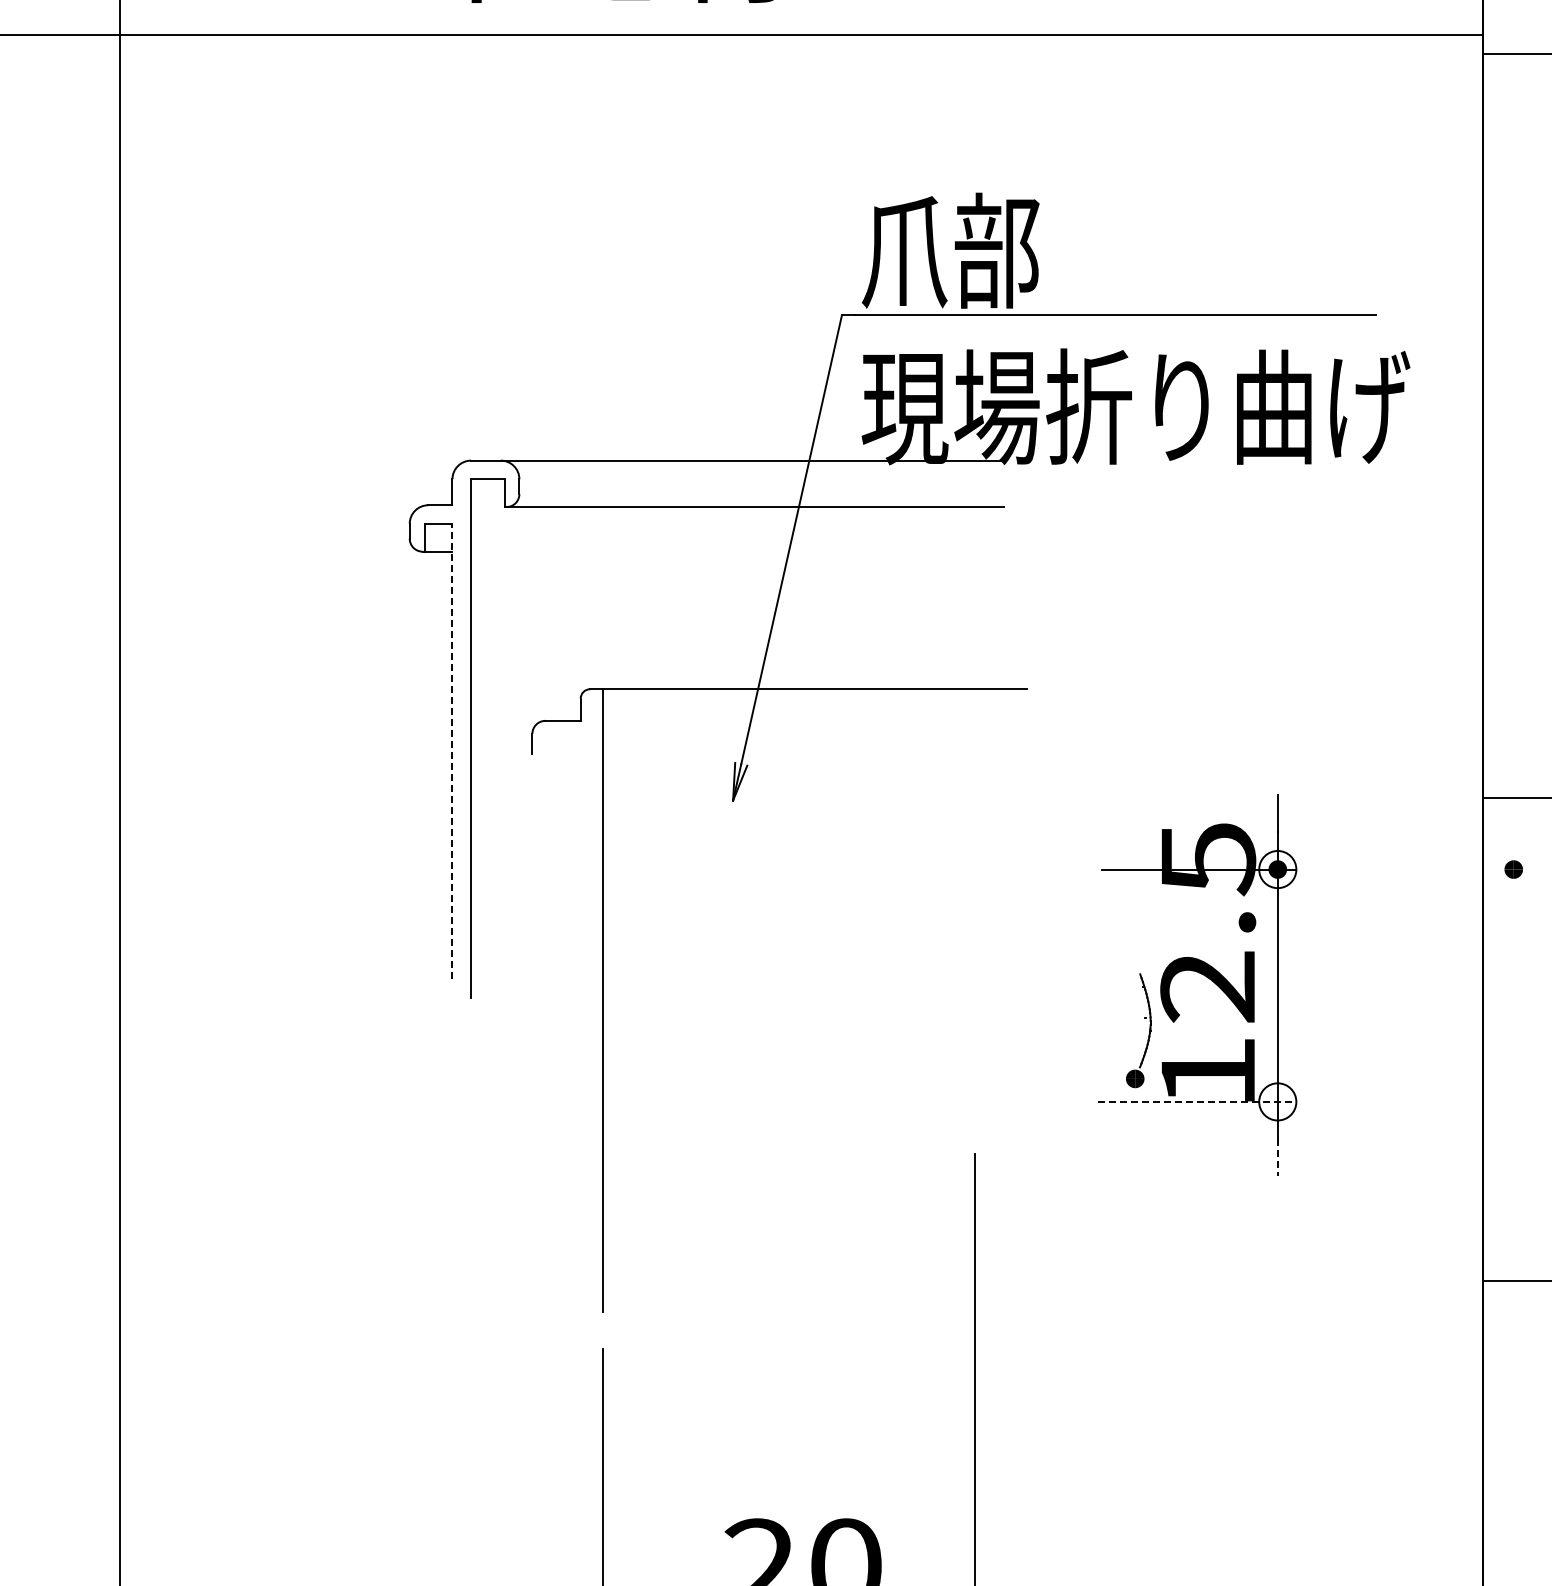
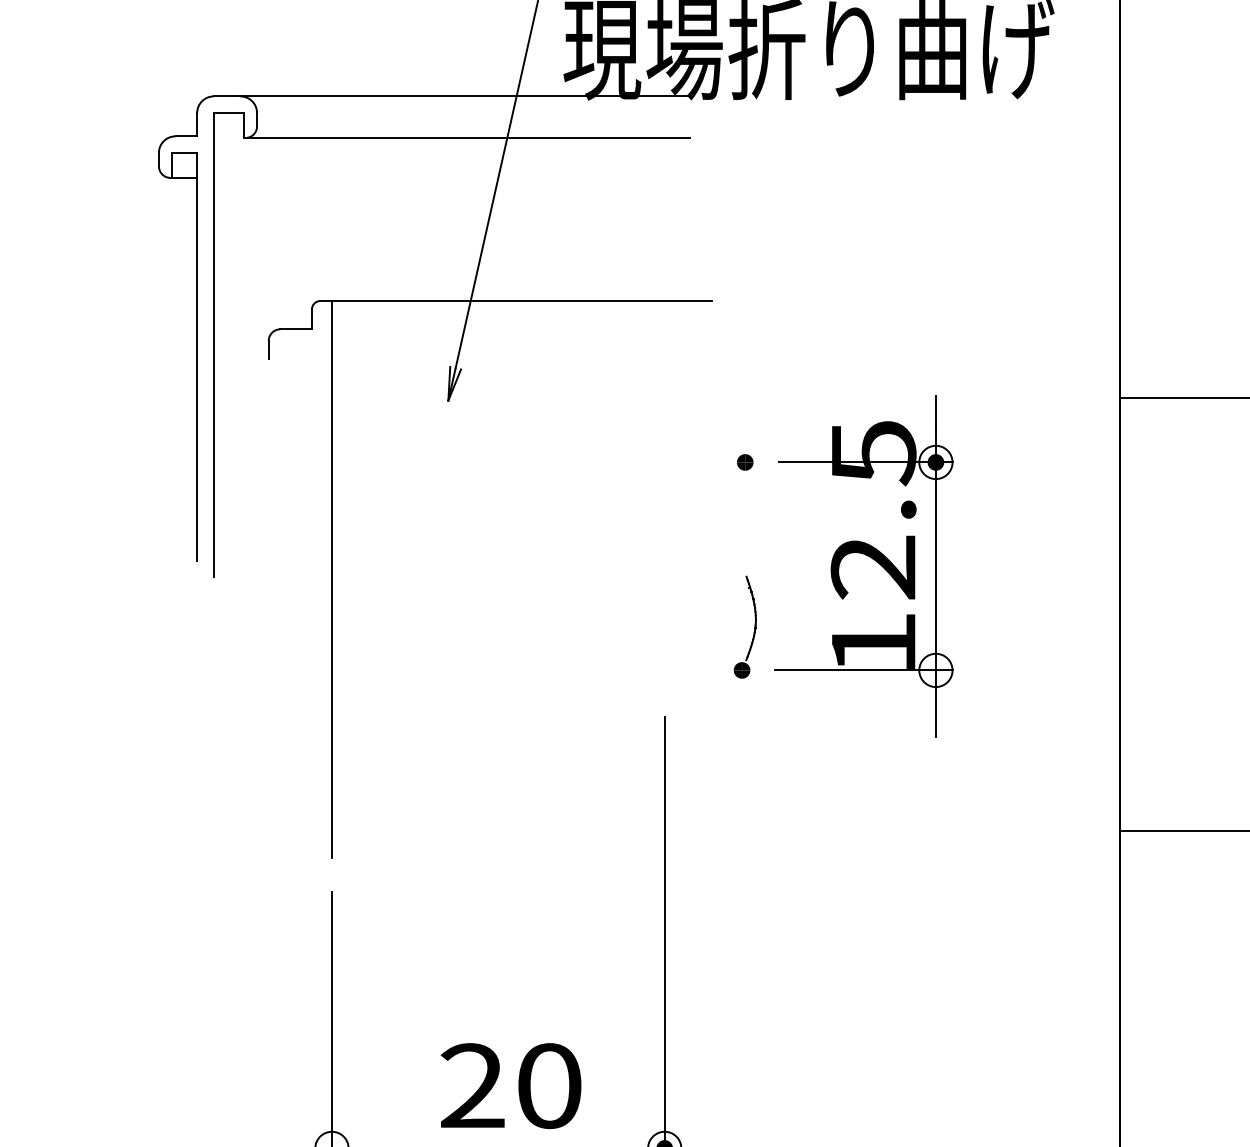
line: (452, 751) -> (197, 356), dashed -> solid
part: (1513, 869) -> (744, 462), moved
part: (1148, 1034) -> (753, 630), moved
line: (1197, 1101) -> (864, 670), dashed -> solid
line: (1277, 1157) -> (935, 720), dashed -> solid

